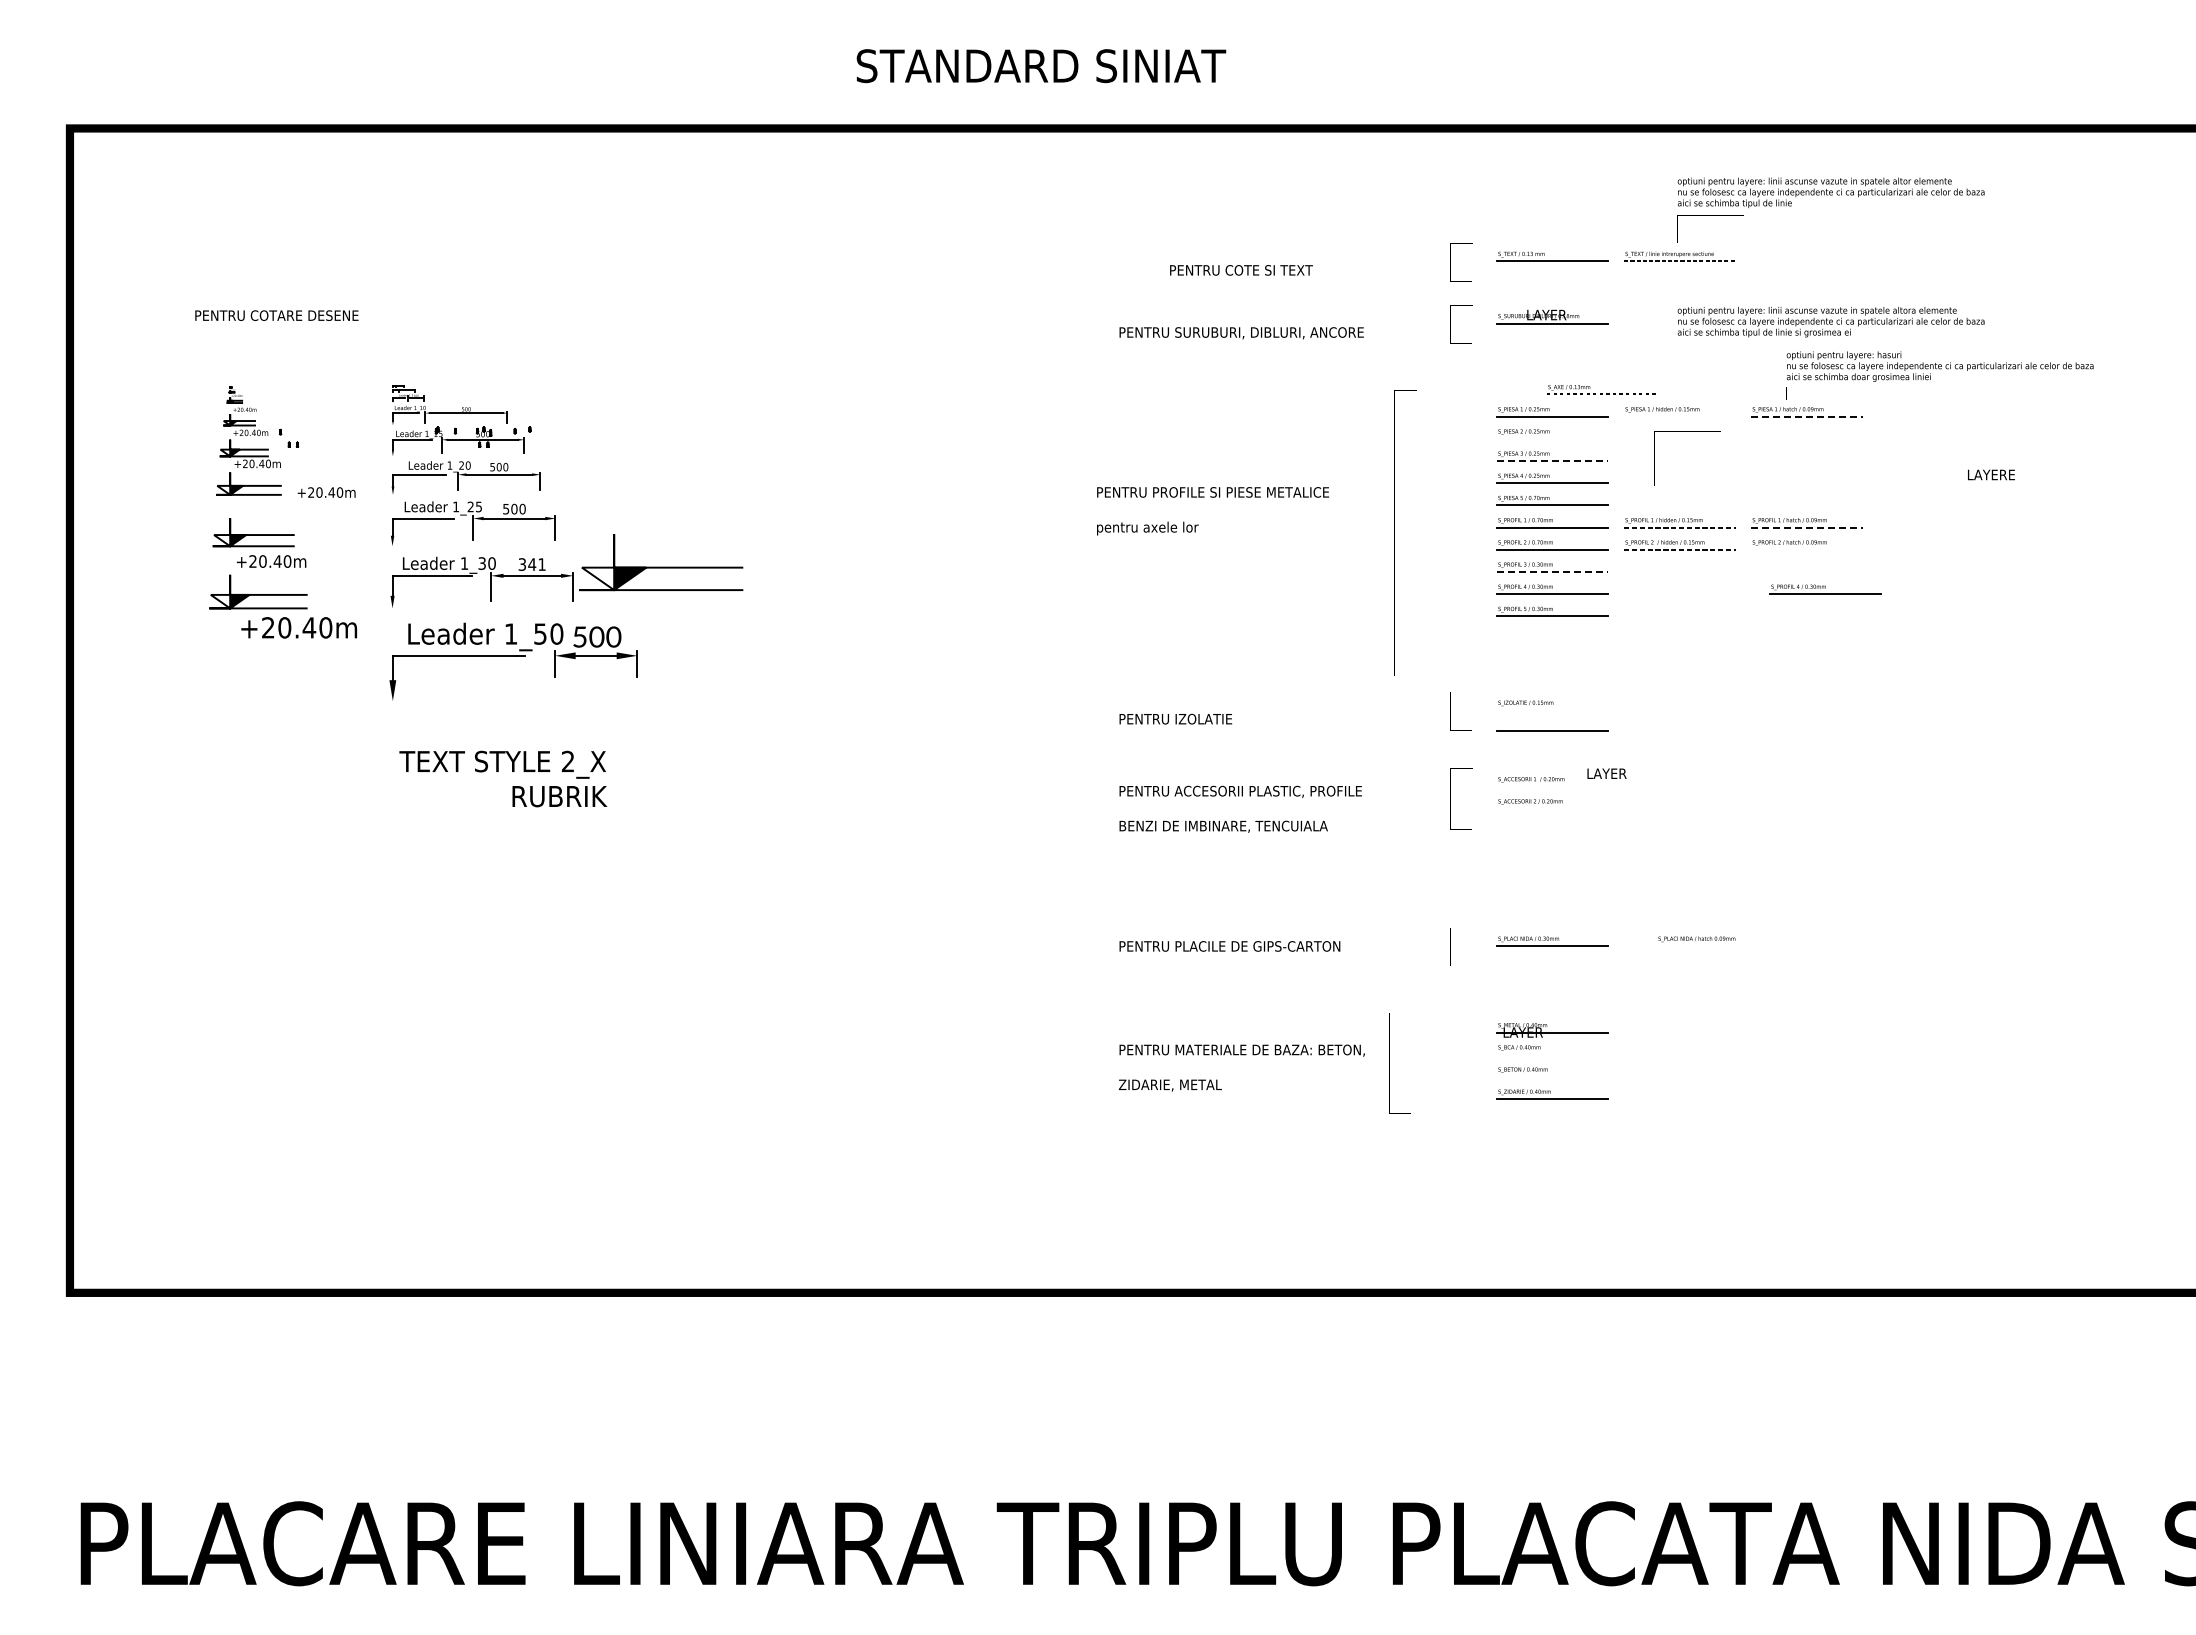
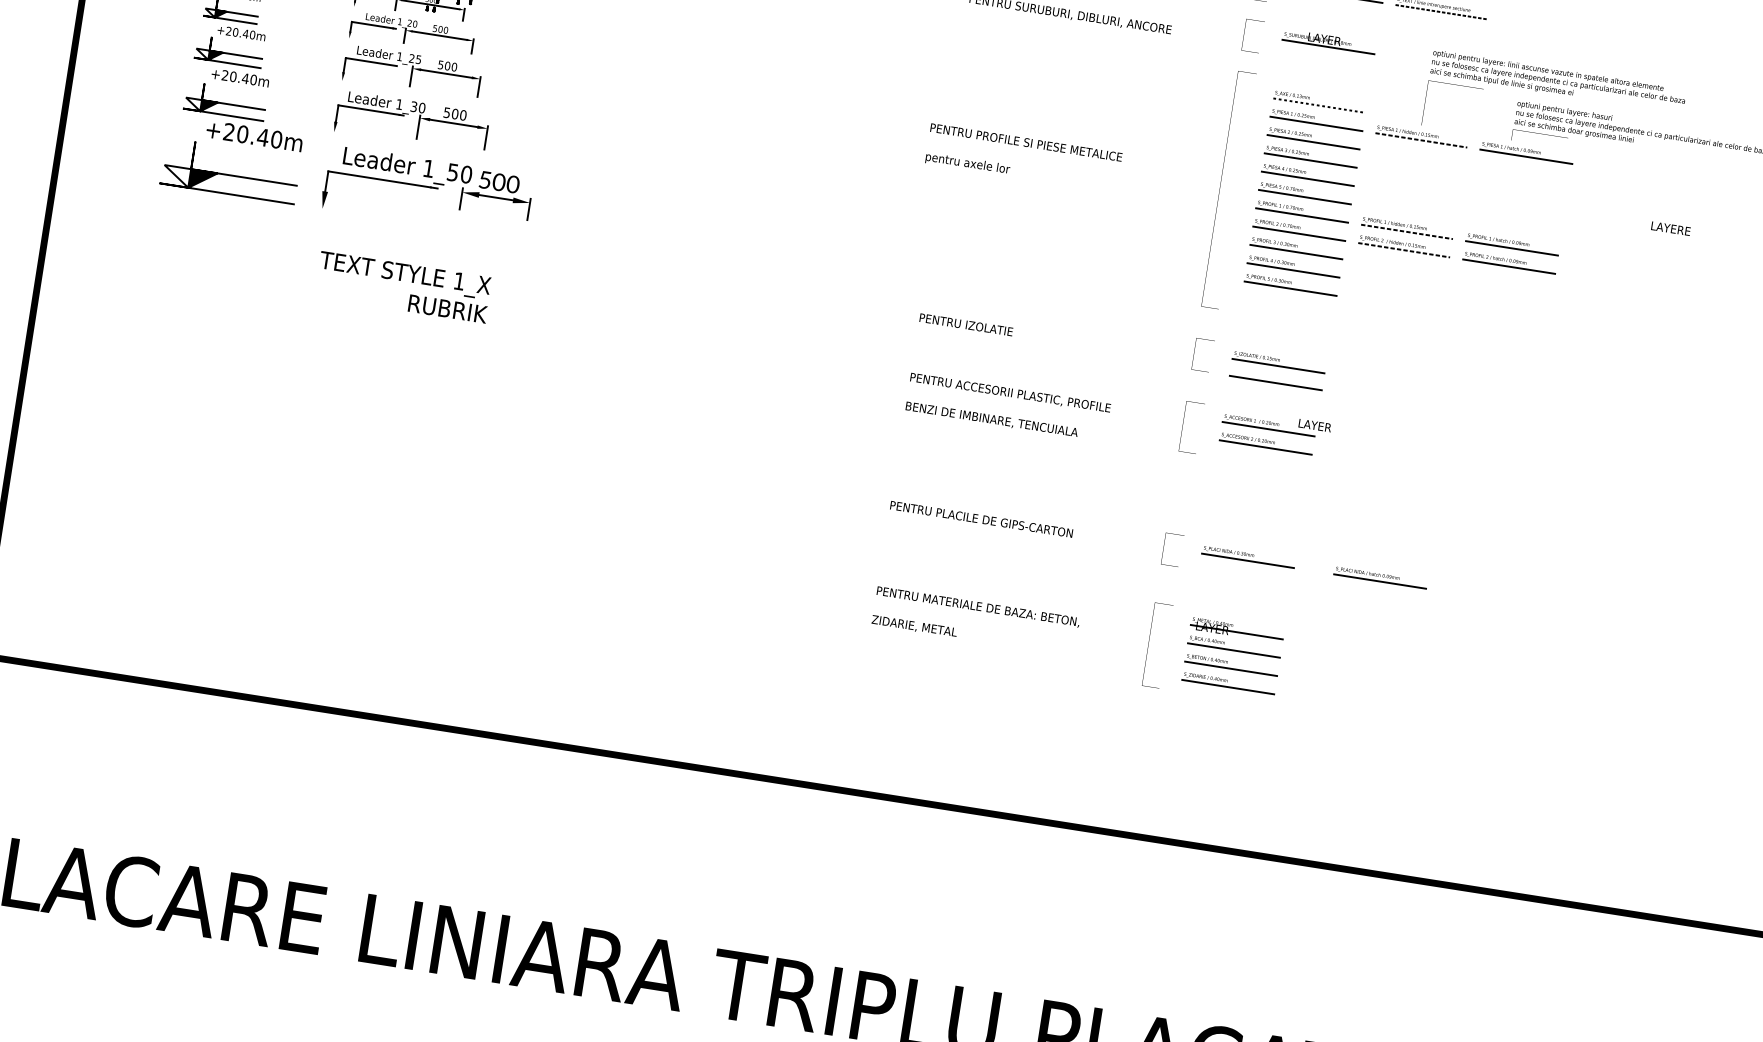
part: (1601, 389) -> (1318, 101), moved
line: (1679, 416) -> (1421, 140), added
line: (1807, 416) -> (1526, 156), dashed -> solid
line: (1687, 431) -> (1455, 84), moved
line: (1552, 438) -> (1313, 141), added
line: (1552, 461) -> (1310, 160), dashed -> solid
text: (326, 492) -> (241, 33), moved
line: (1807, 527) -> (1512, 248), dashed -> solid
line: (1394, 532) -> (1219, 188), moved
line: (1806, 549) -> (1508, 266), added
part: (661, 562) -> (230, 171), moved
text: (532, 564) -> (455, 114), 341 -> 500
line: (1552, 572) -> (1296, 252), dashed -> solid
part: (1825, 589) -> (1519, 301), removed
line: (1552, 710) -> (1278, 366), added
text: (567, 760) -> (458, 280), 2_X -> 1_X
line: (1552, 786) -> (1268, 429), added
line: (1552, 808) -> (1265, 447), added
line: (1712, 946) -> (1379, 581), added
line: (1552, 1054) -> (1233, 650), added
line: (1389, 1063) -> (1148, 644), moved
line: (1552, 1076) -> (1230, 668), added

